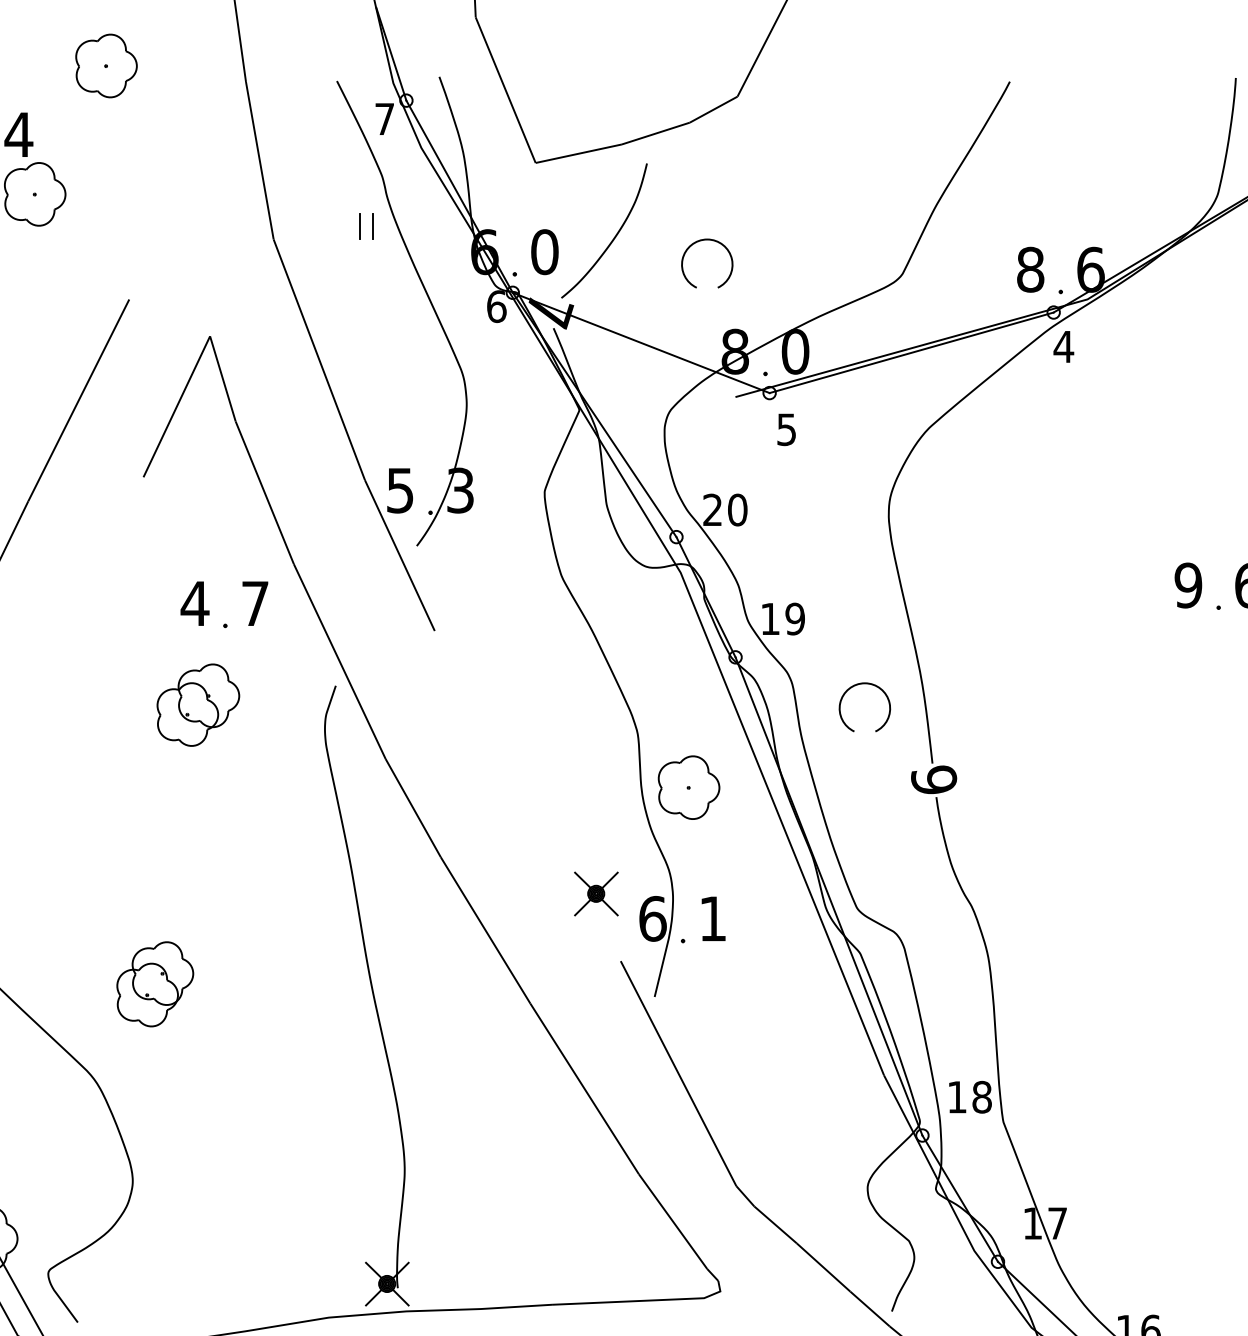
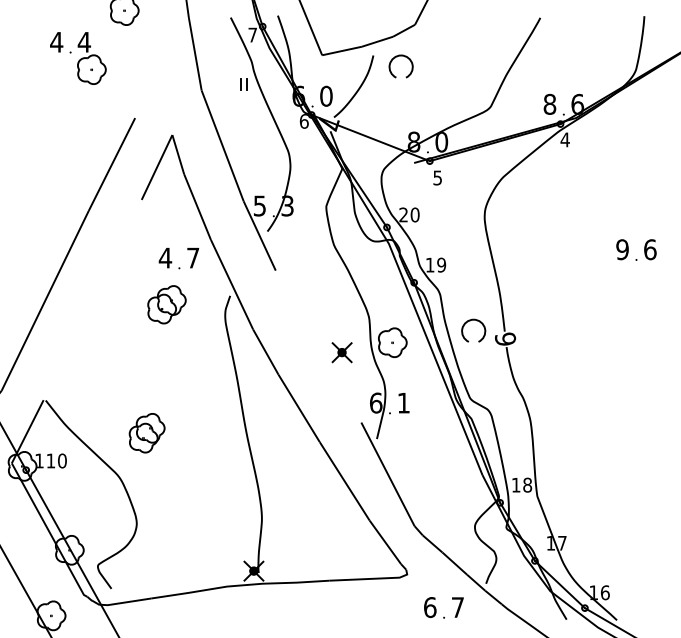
part: (694, 246) -> (395, 58), moved
part: (857, 687) -> (470, 321), moved
part: (595, 893) -> (341, 352), moved

